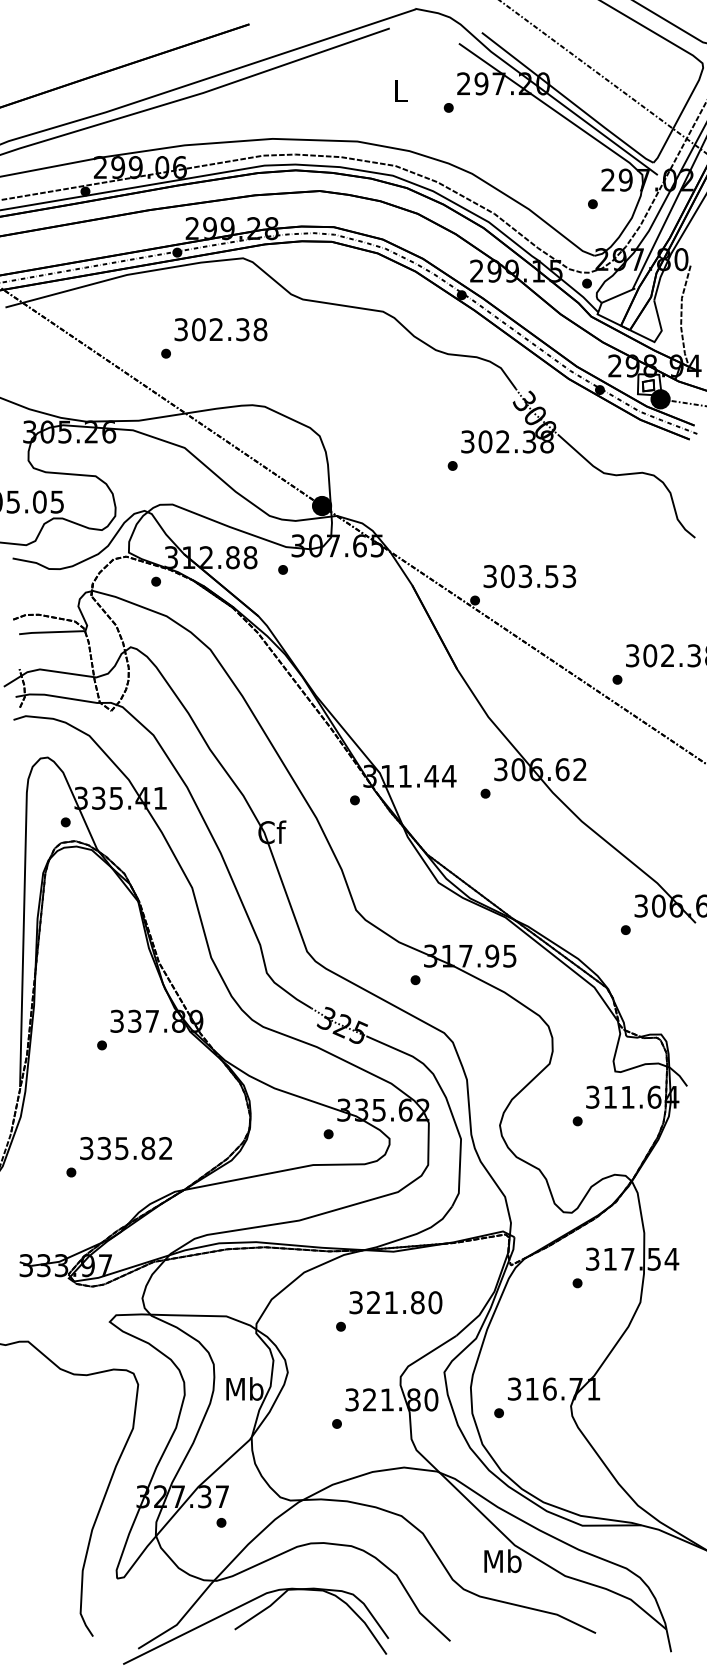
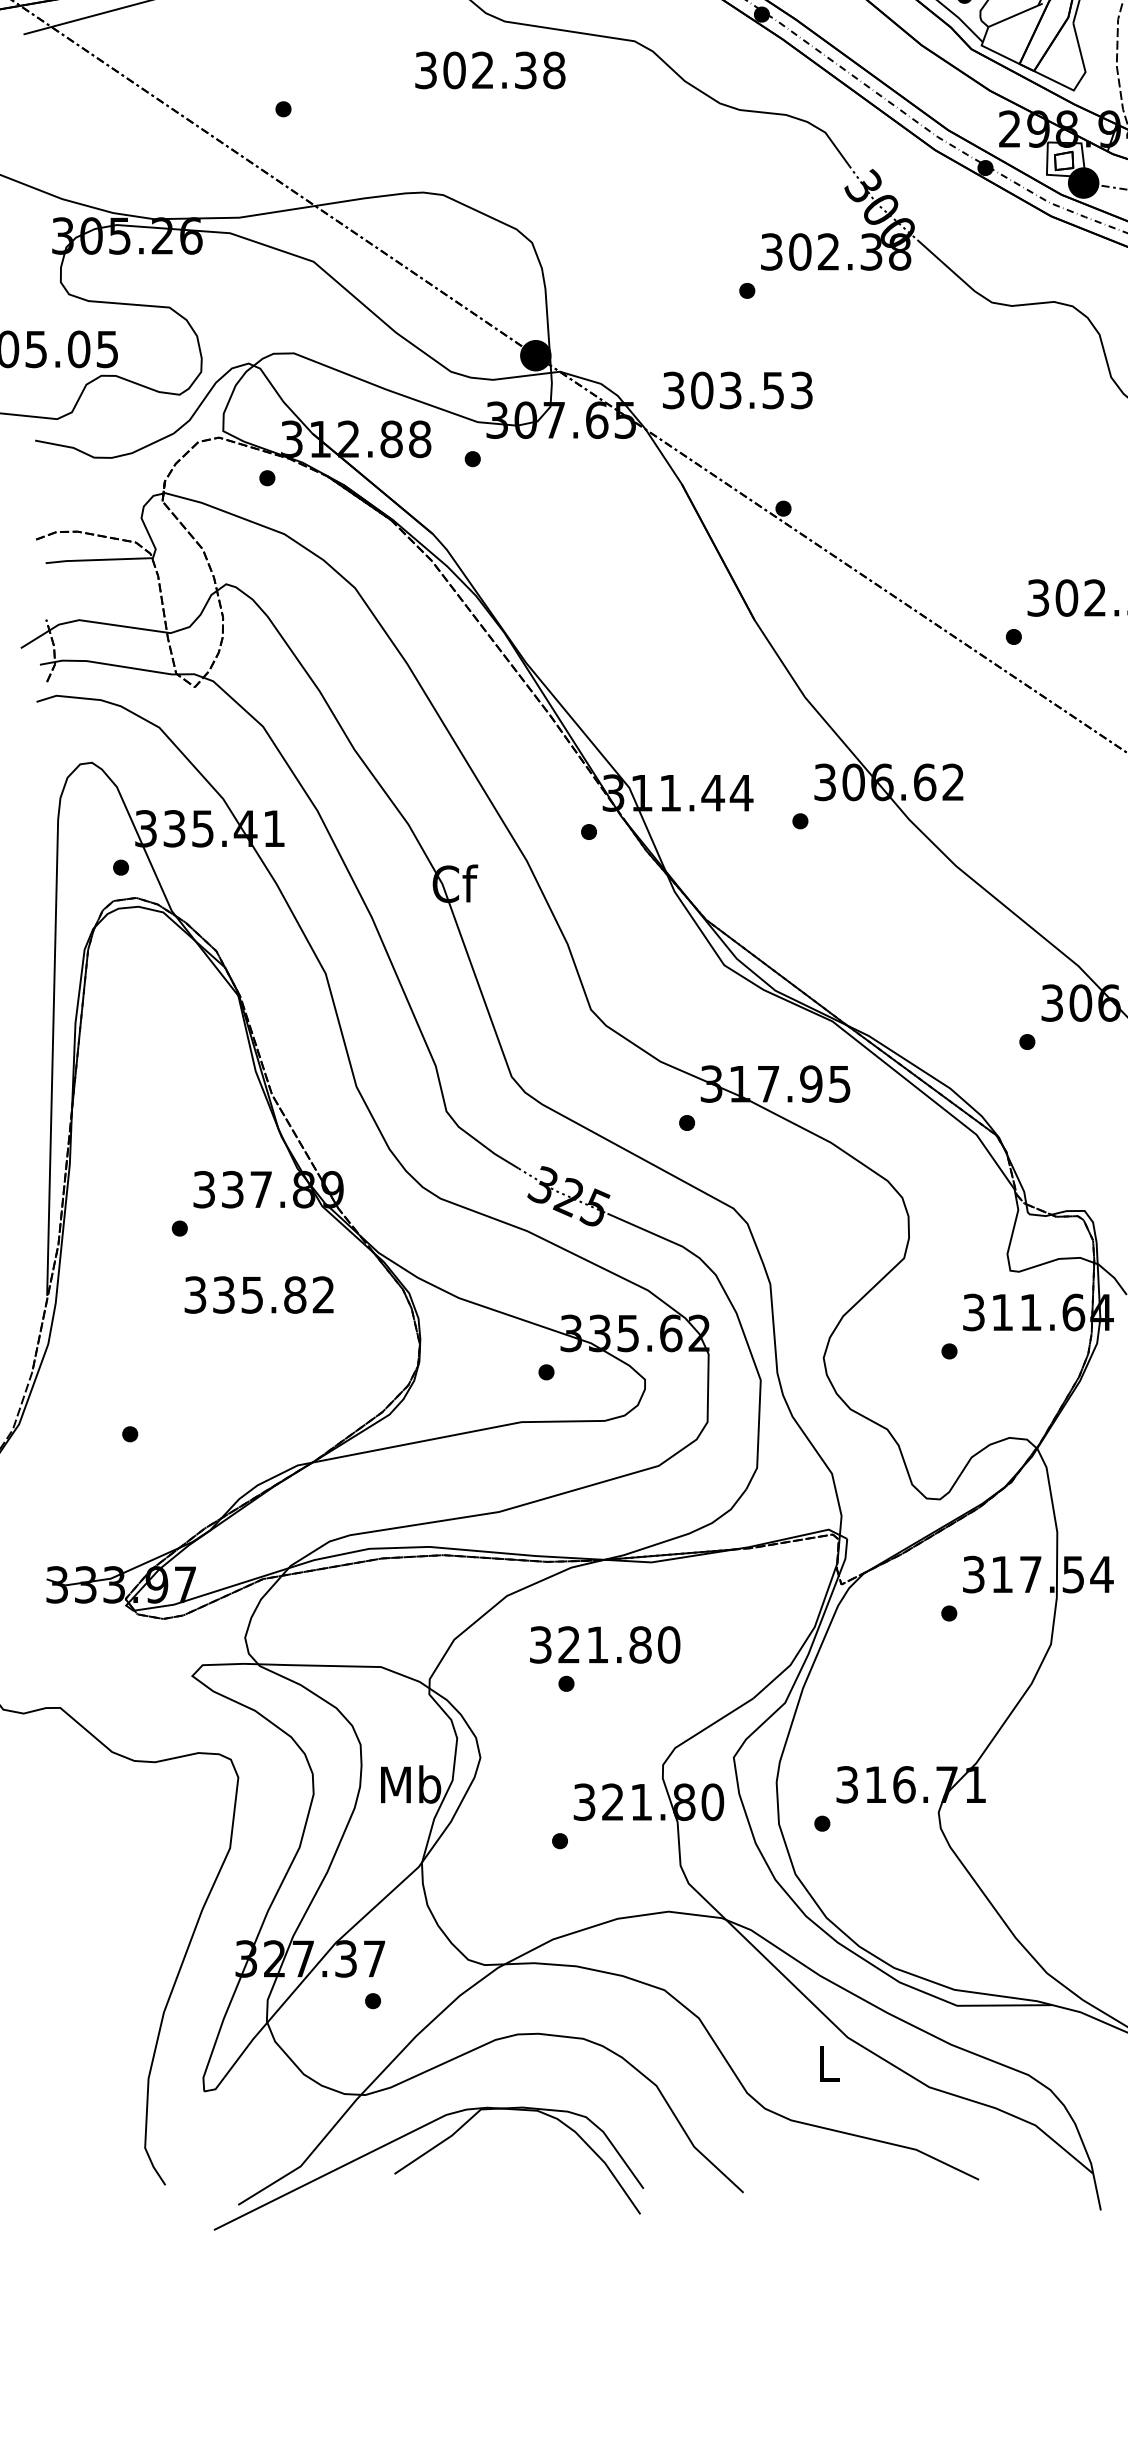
text: (220, 329) -> (489, 70), moved
text: (529, 576) -> (737, 390), moved
text: (125, 1148) -> (258, 1295), moved
text: (395, 1302) -> (604, 1644), moved
text: (502, 1561) -> (827, 2063), Mb -> L

